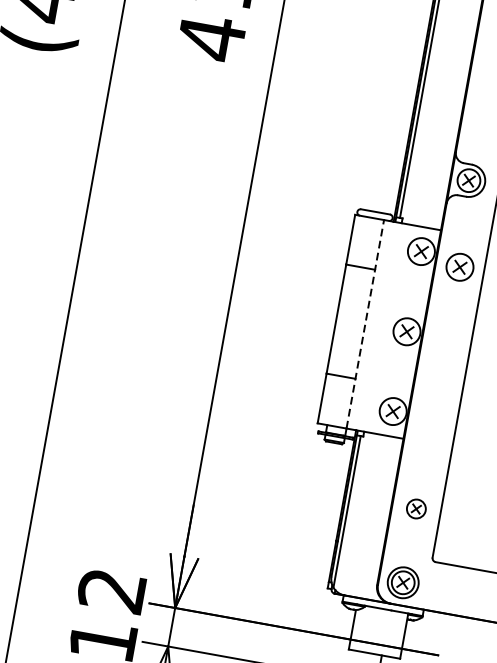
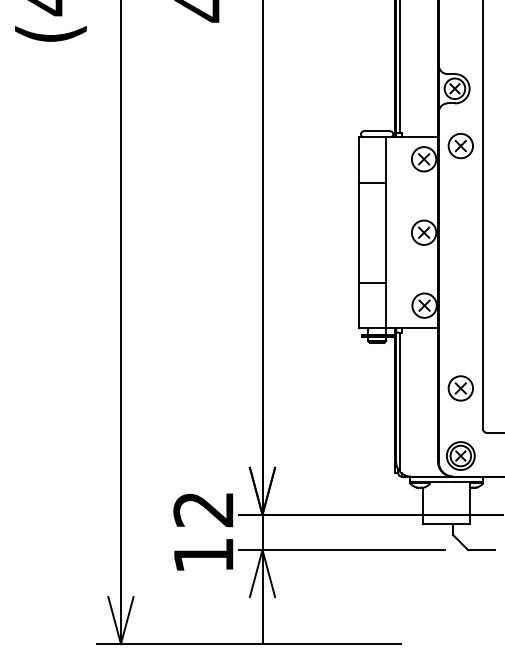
part: (459, 267) -> (460, 146), moved
line: (364, 323) -> (385, 232), dashed -> solid
part: (416, 508) -> (460, 388), size x1.43

